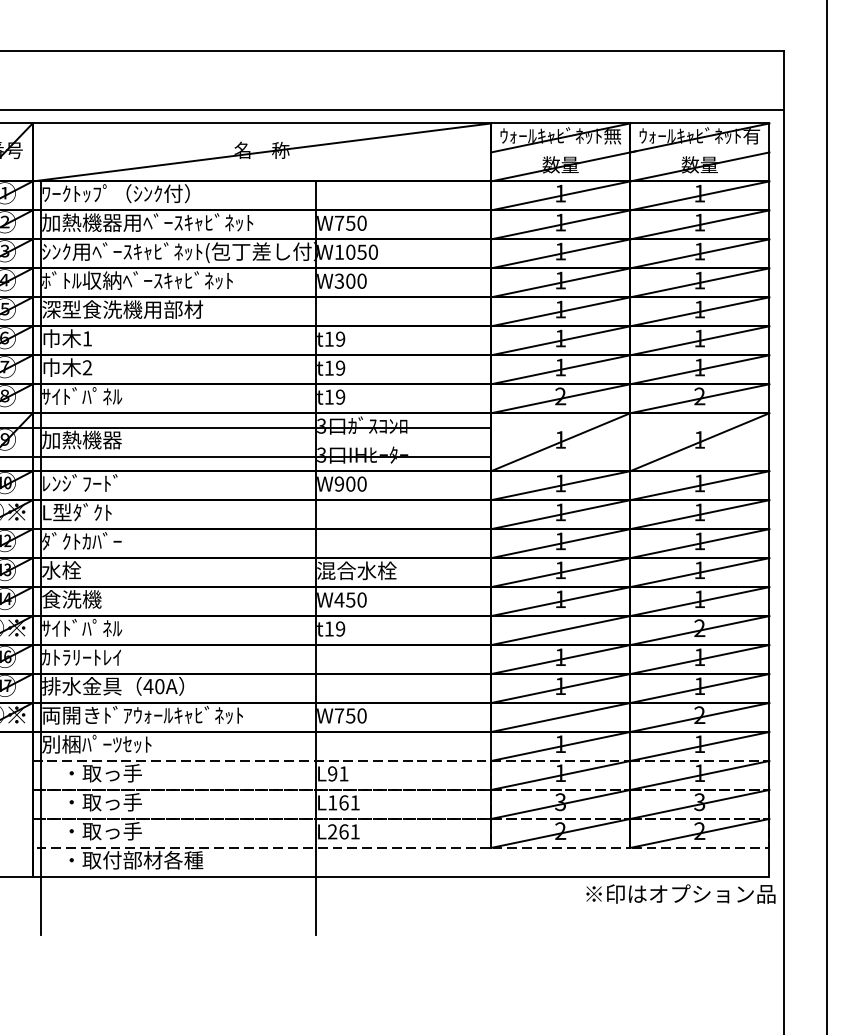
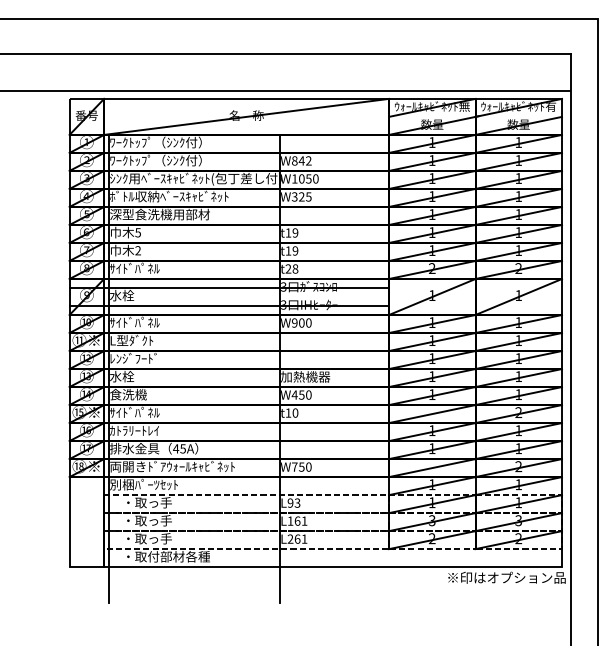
text: (147, 222) -> (175, 160), 加熱機器用ﾍﾞｰｽｷｬﾋﾞﾈｯﾄ -> ﾜｰｸﾄｯﾌﾟ（ｼﾝｸ付）
text: (350, 222) -> (301, 160), W750 -> W842
text: (356, 280) -> (305, 196), W300 -> W325
text: (86, 338) -> (137, 232), 1 -> 5
text: (334, 396) -> (291, 268), t19 -> t28
text: (81, 439) -> (134, 295), 加熱機器 -> 水栓
text: (81, 481) -> (134, 321), ﾚﾝｼﾞﾌｰﾄﾞ -> ｻｲﾄﾞﾊﾟﾈﾙ
text: (81, 539) -> (134, 357), ﾀﾞｸﾄｶﾊﾞｰ -> ﾚﾝｼﾞﾌｰﾄﾞ
text: (356, 570) -> (305, 376), 混合水栓 -> 加熱機器
text: (340, 628) -> (295, 412), t19 -> t10
text: (158, 686) -> (182, 448), 40A -> 45A
text: (343, 772) -> (297, 502), L91 -> L93

